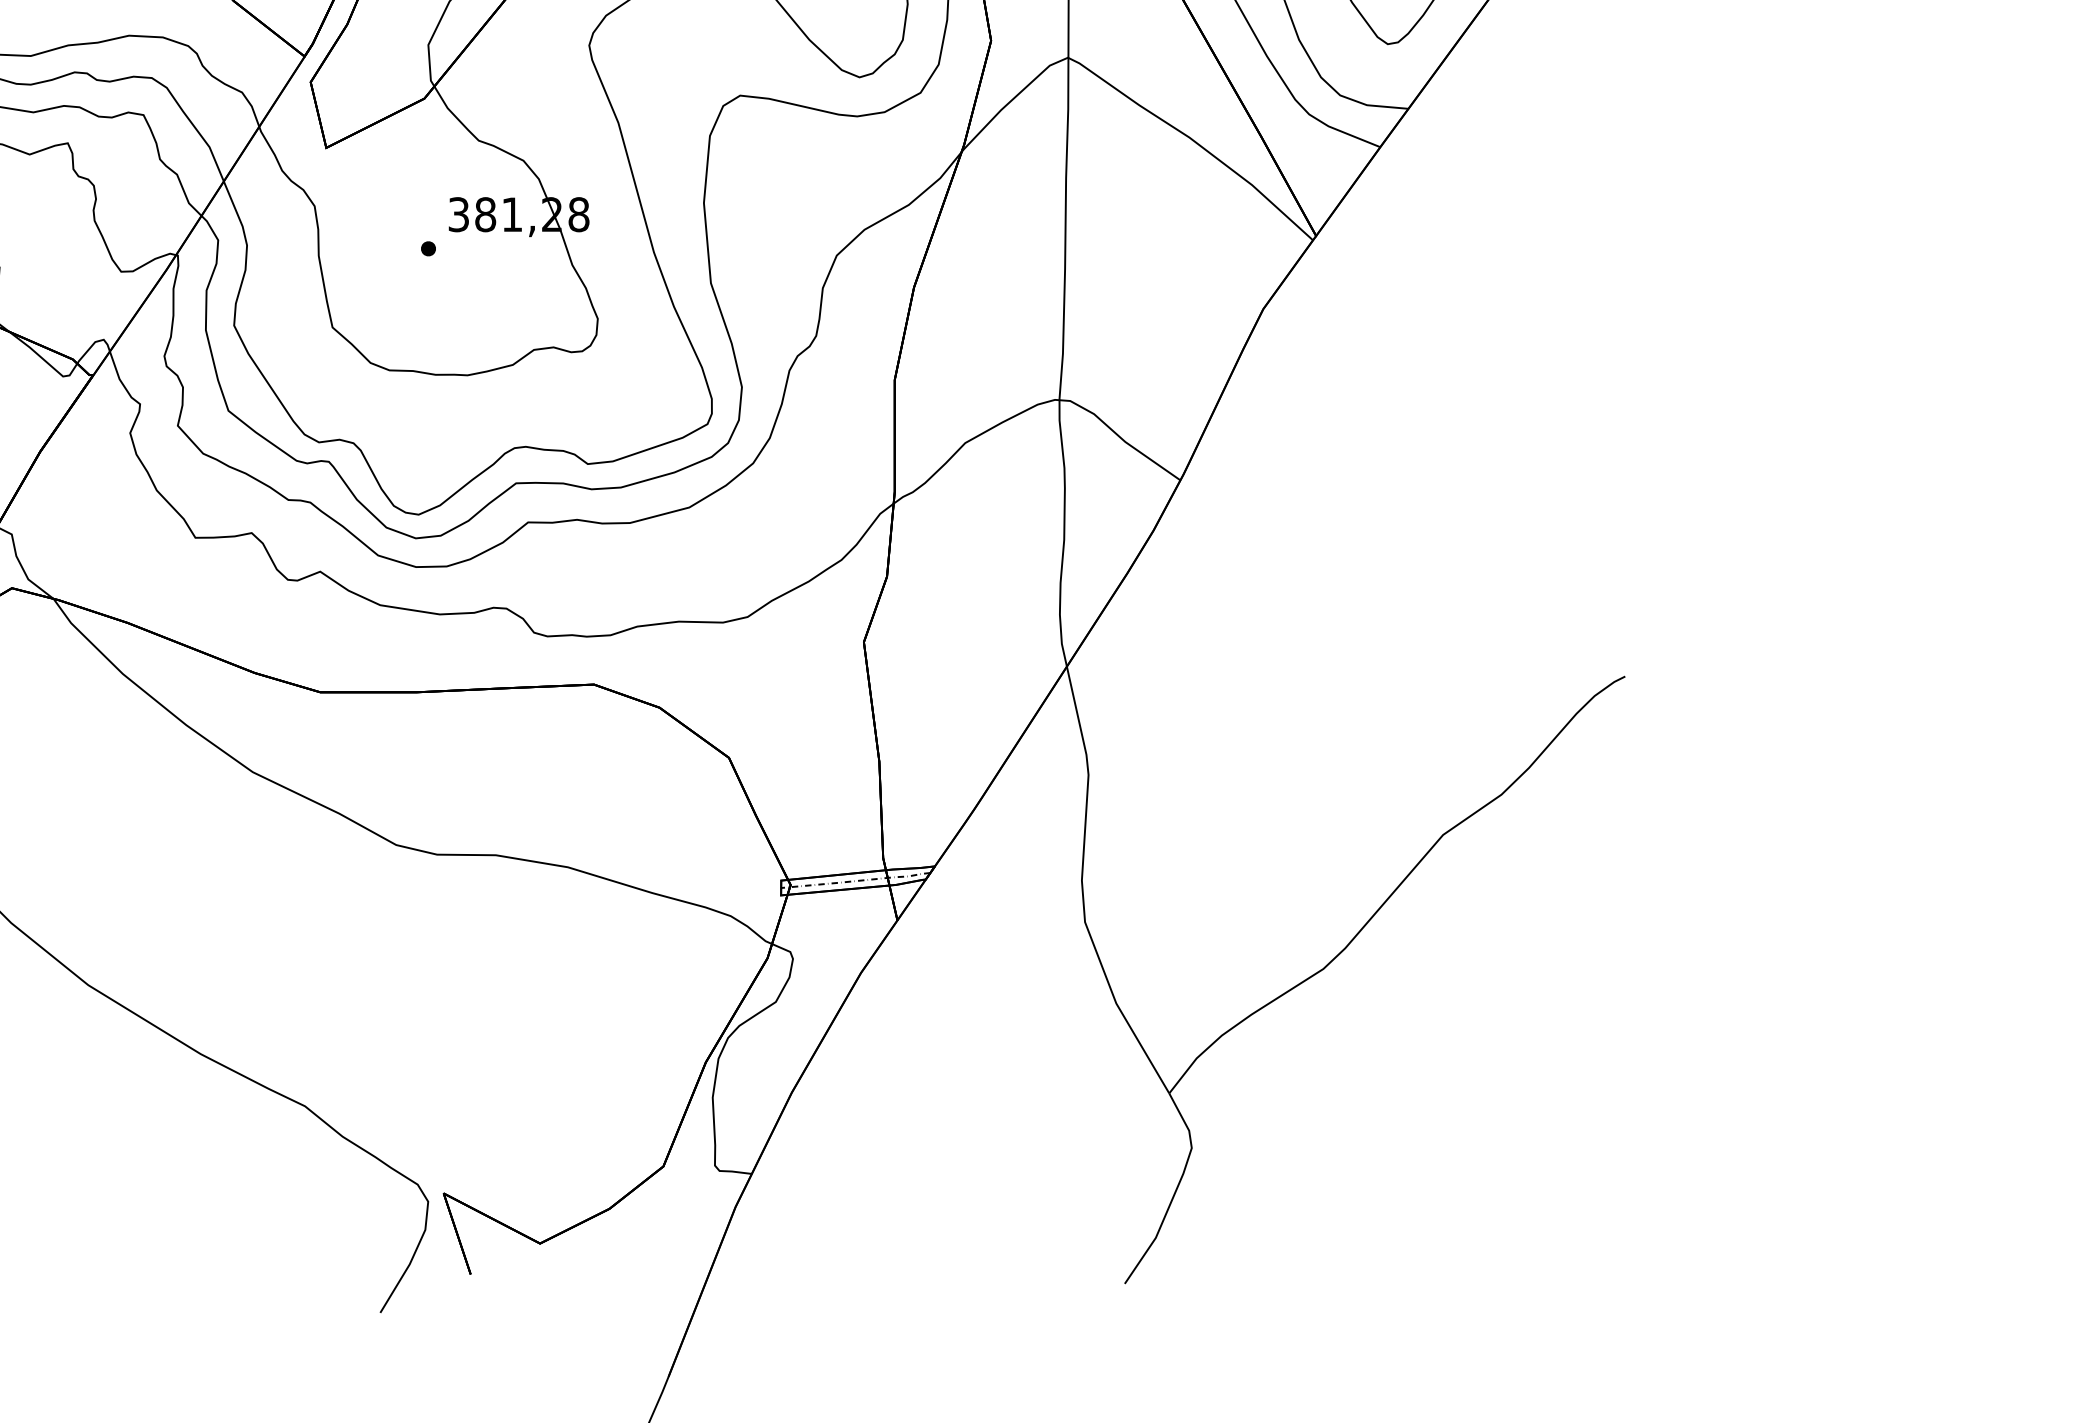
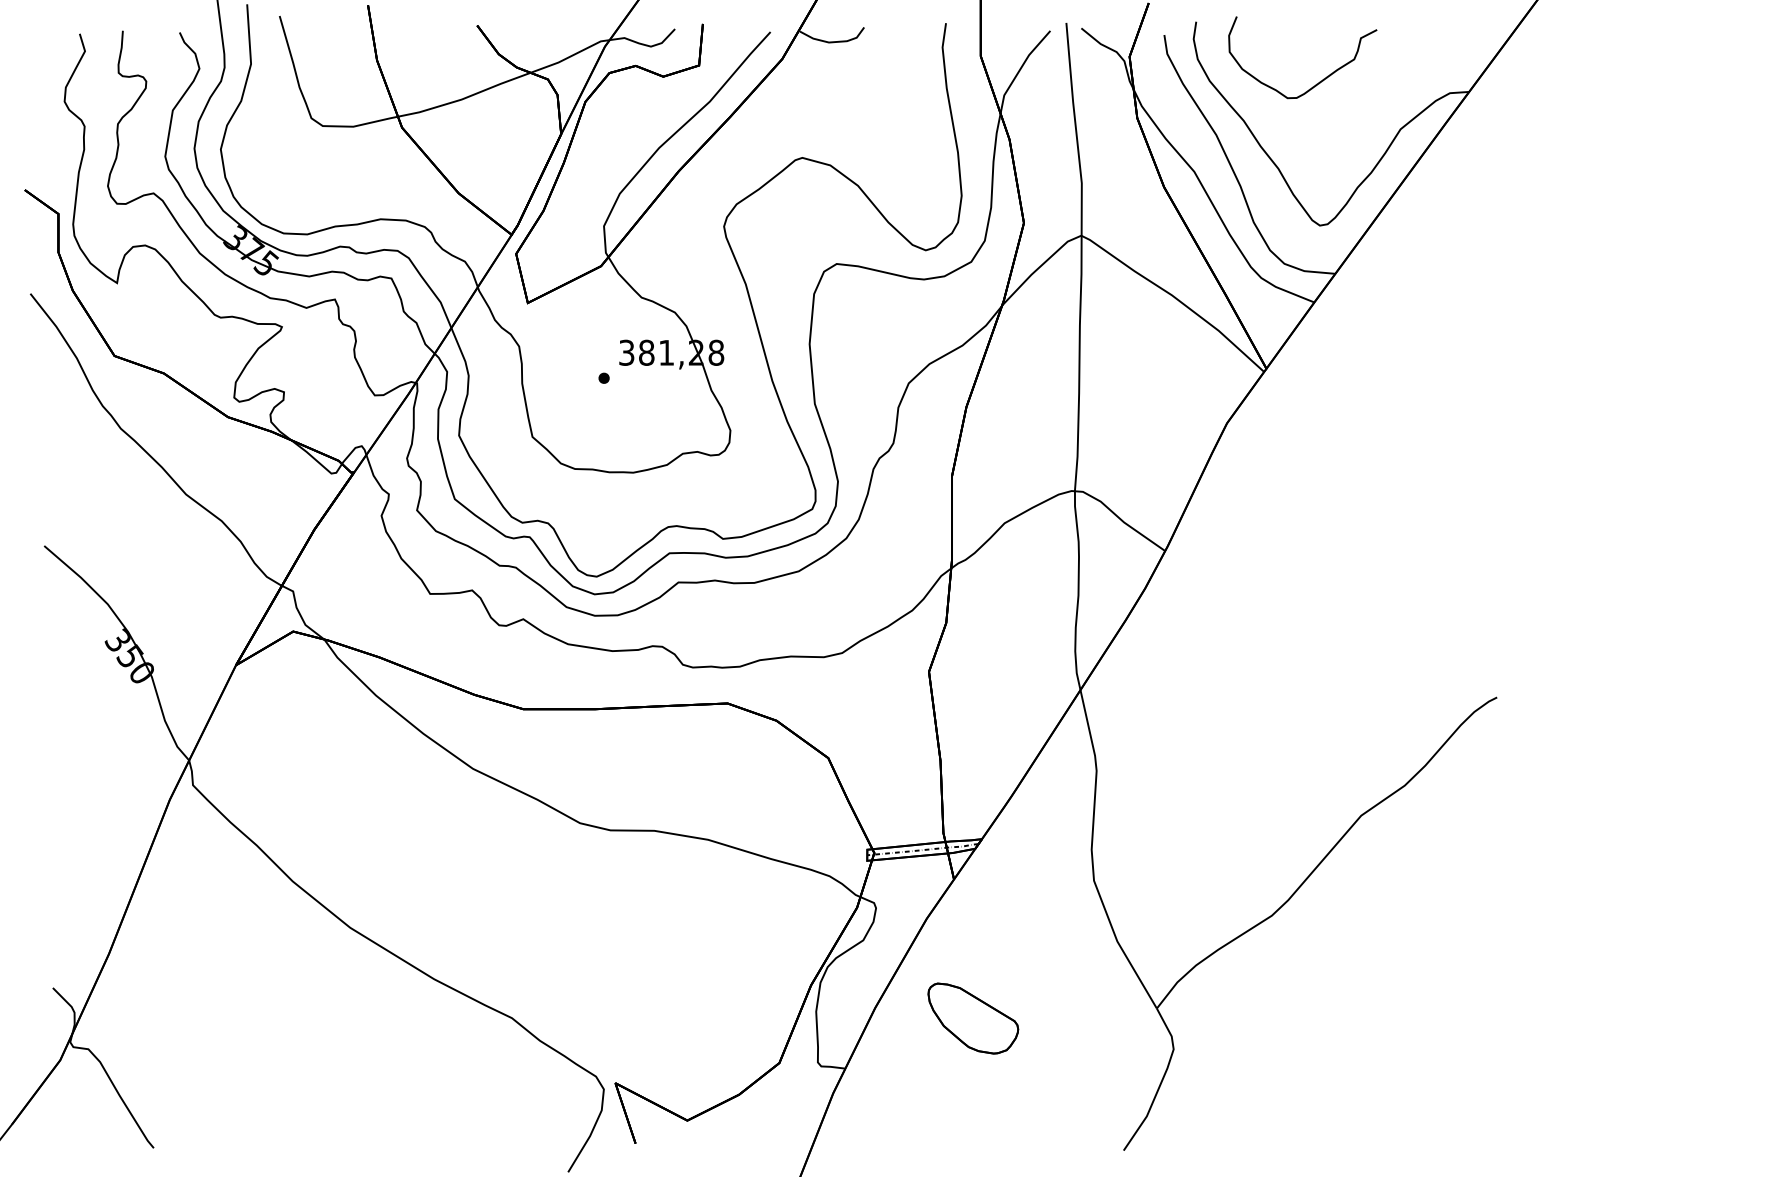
part: (923, 1106) -> (973, 1018), added

